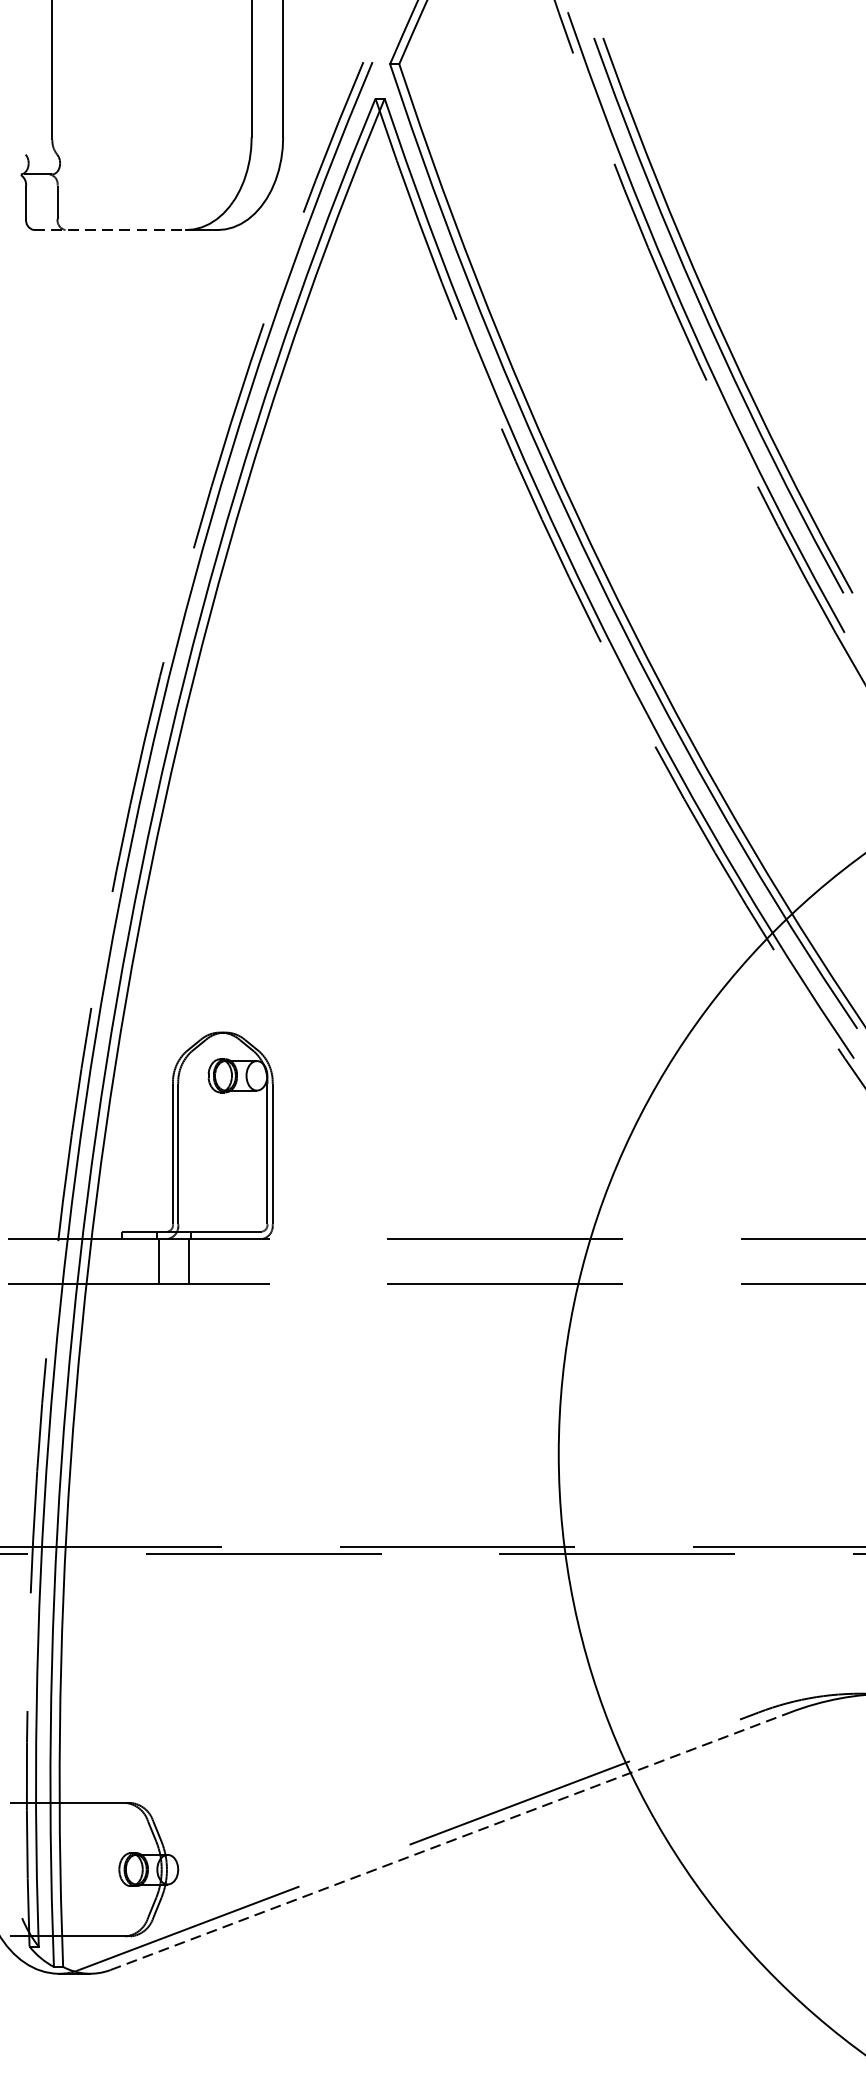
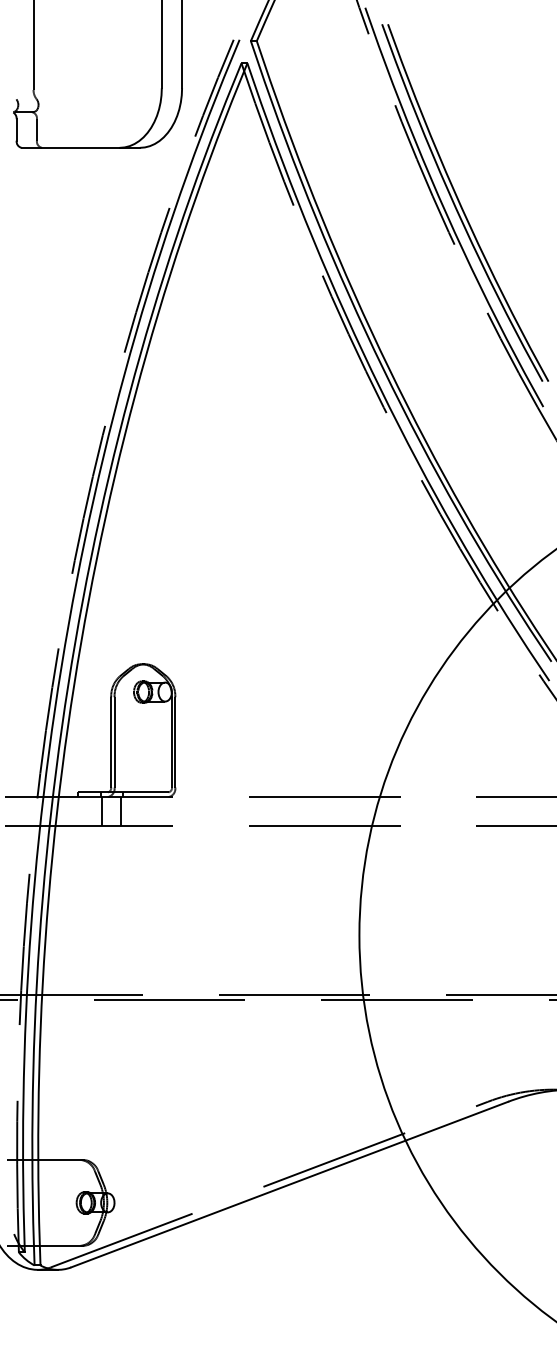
line: (109, 229) -> (70, 147), dashed -> solid
line: (450, 1841) -> (289, 1184), dashed -> solid

